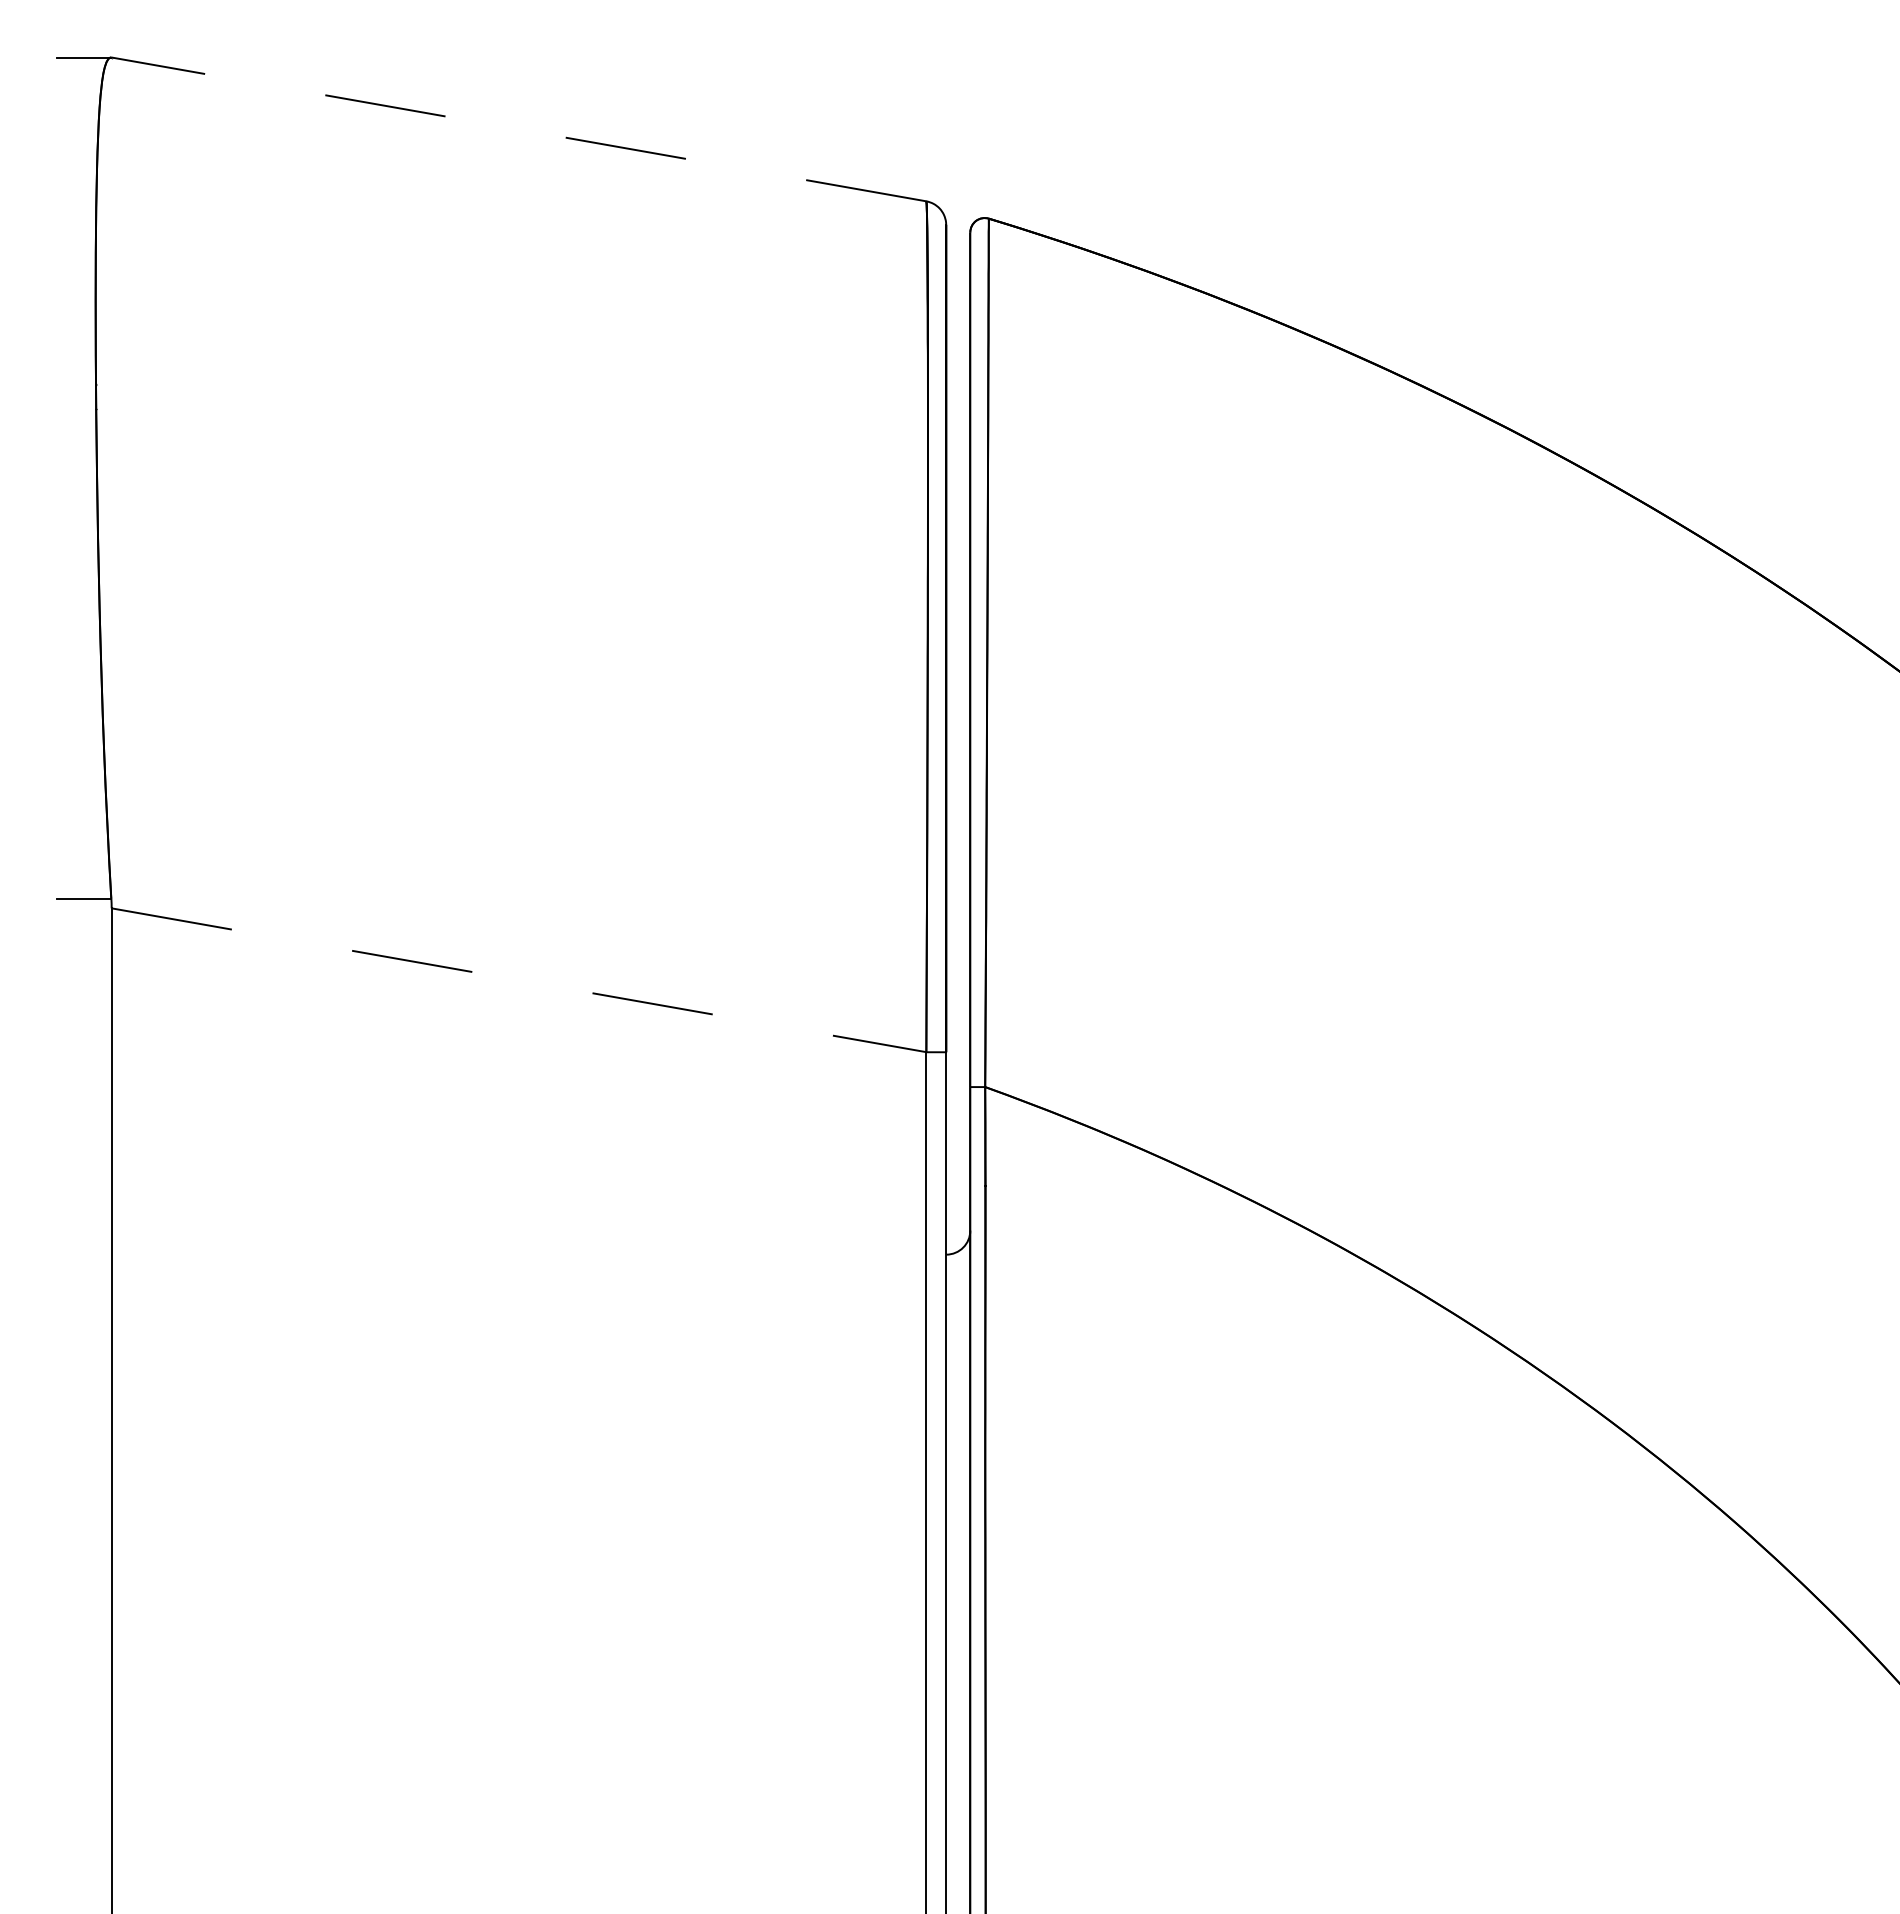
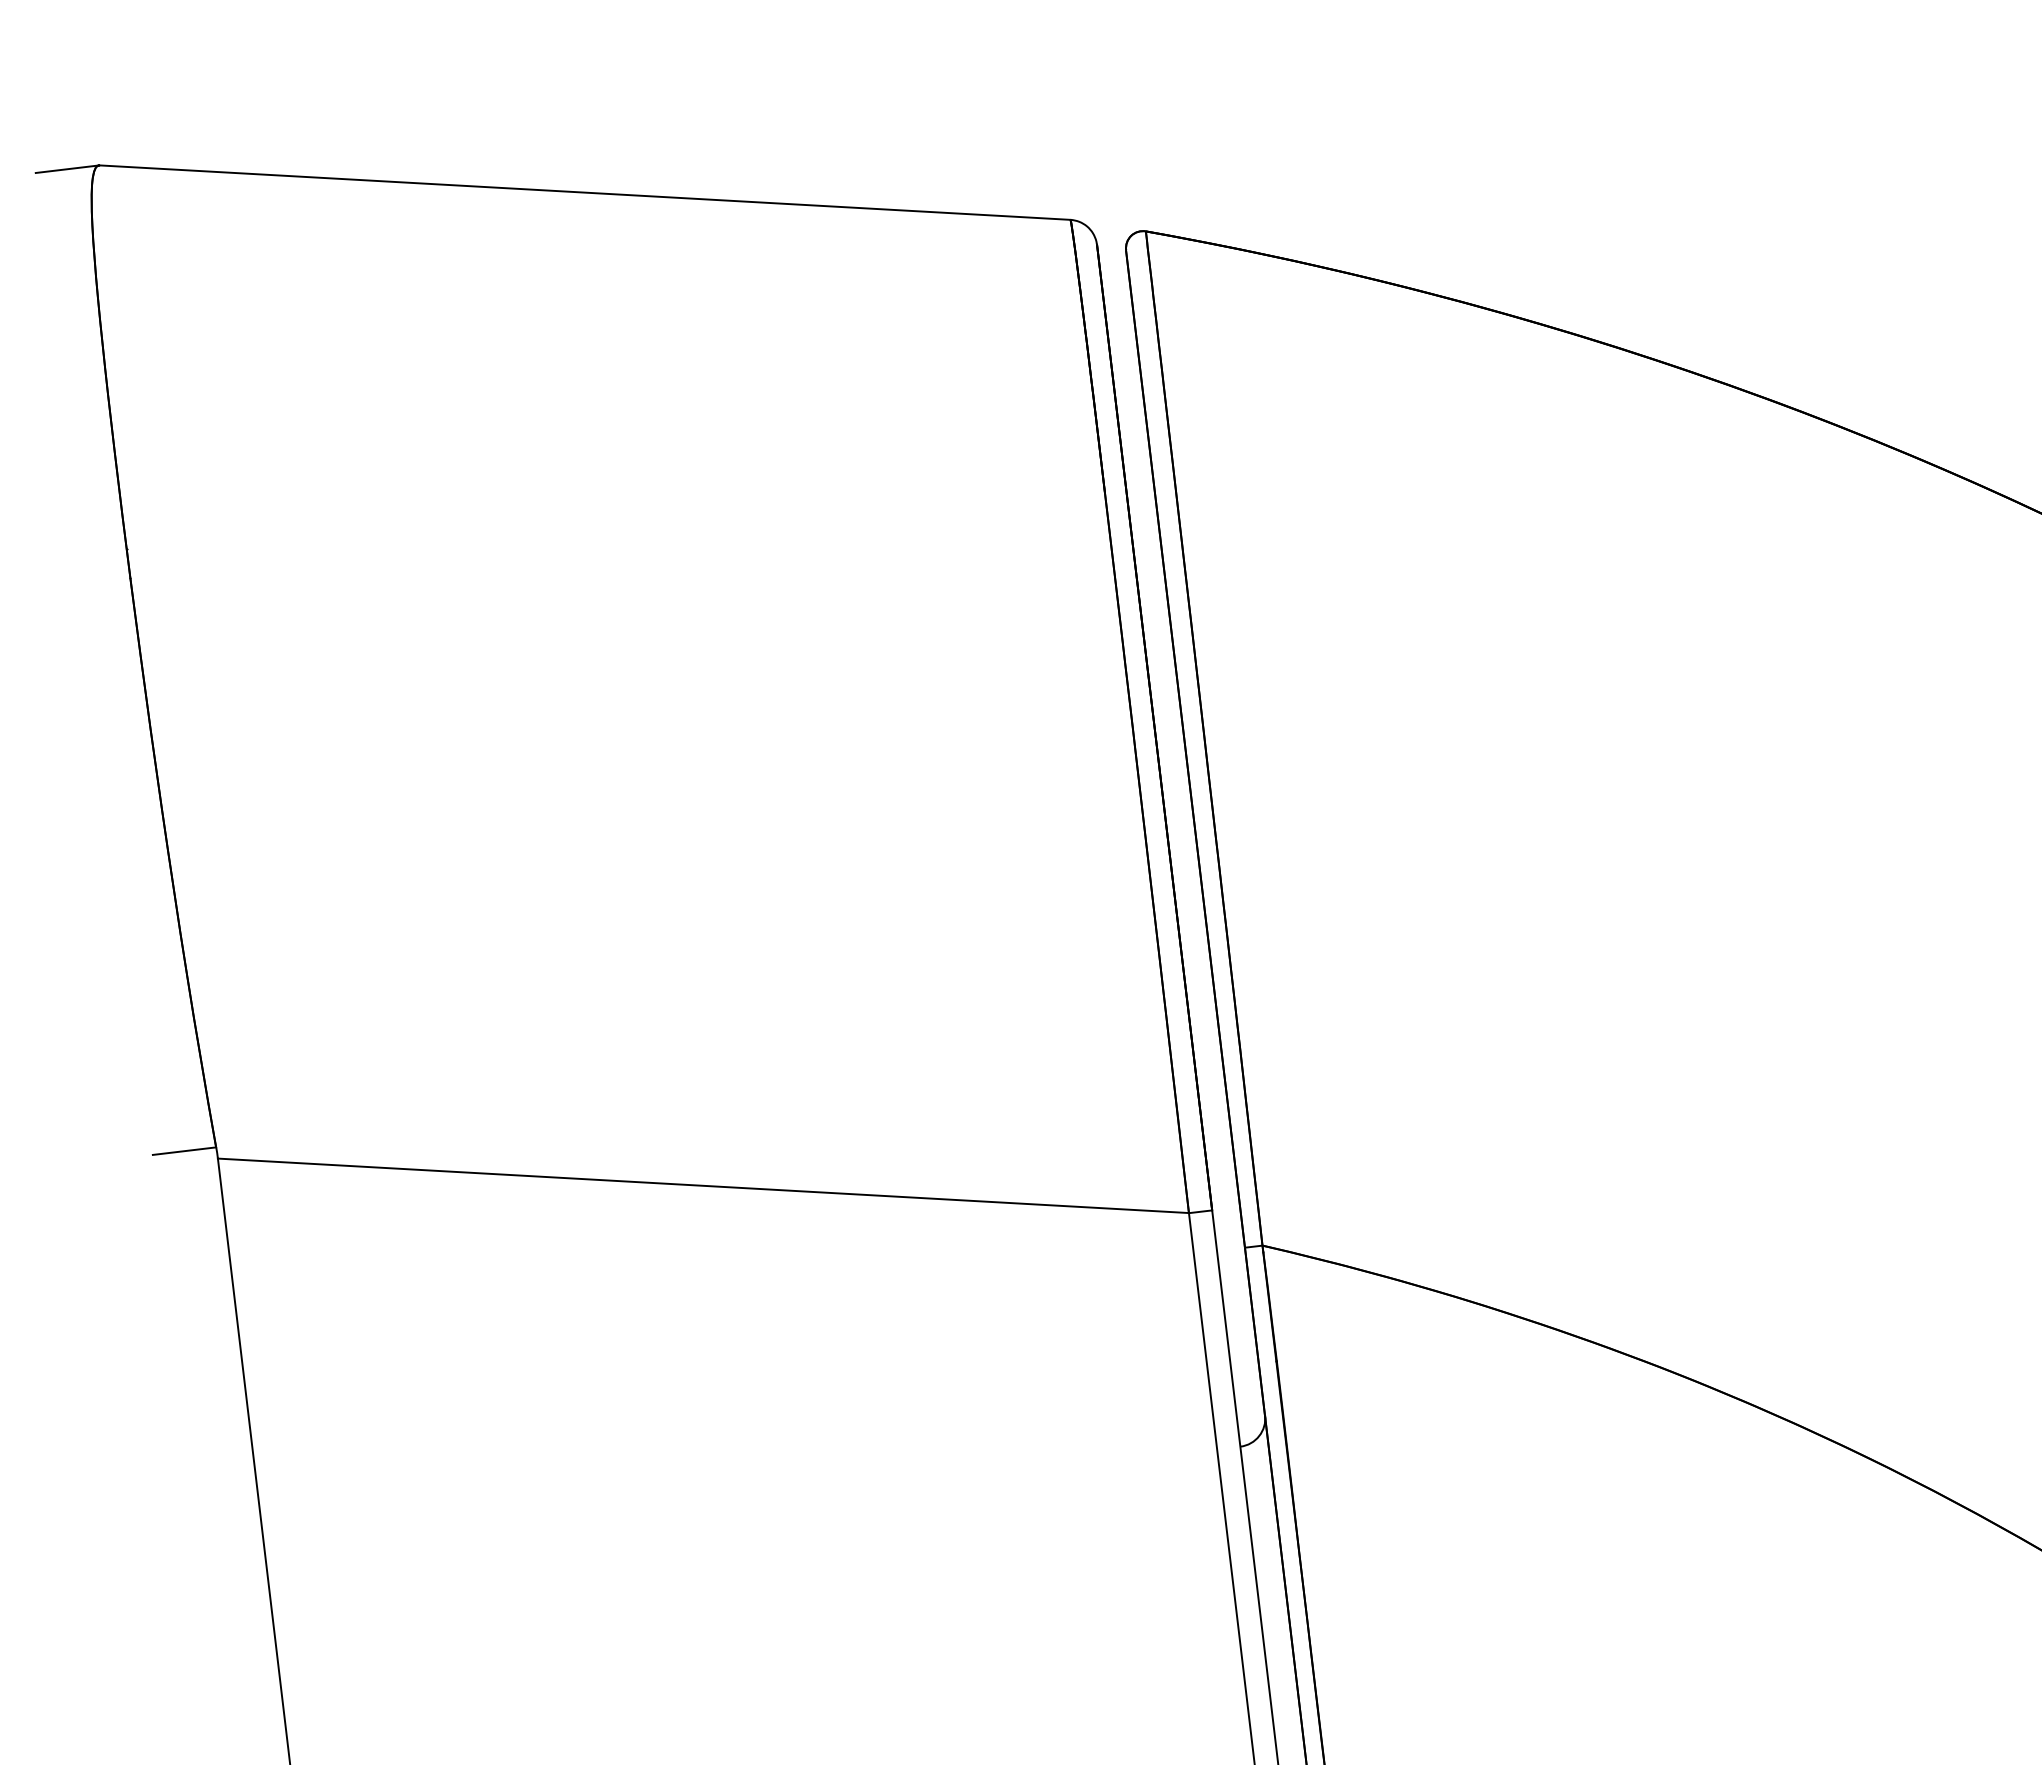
line: (519, 129) -> (585, 192), dashed -> solid
line: (519, 980) -> (704, 1186), dashed -> solid

